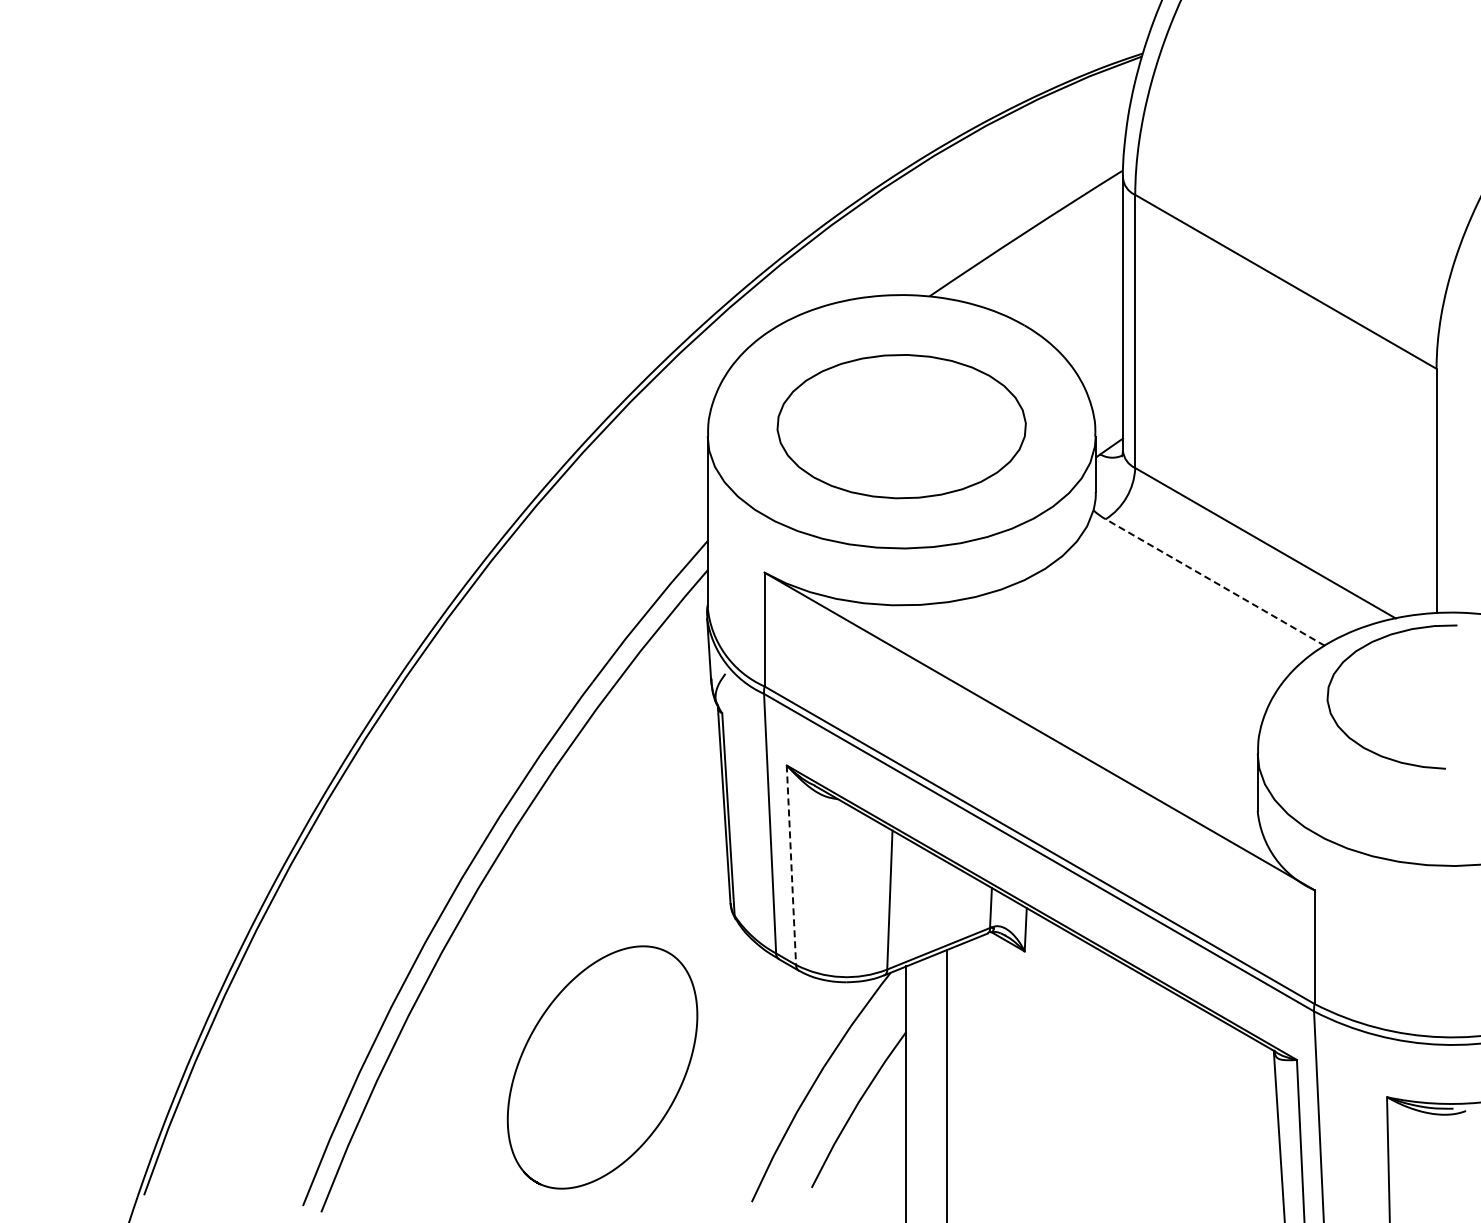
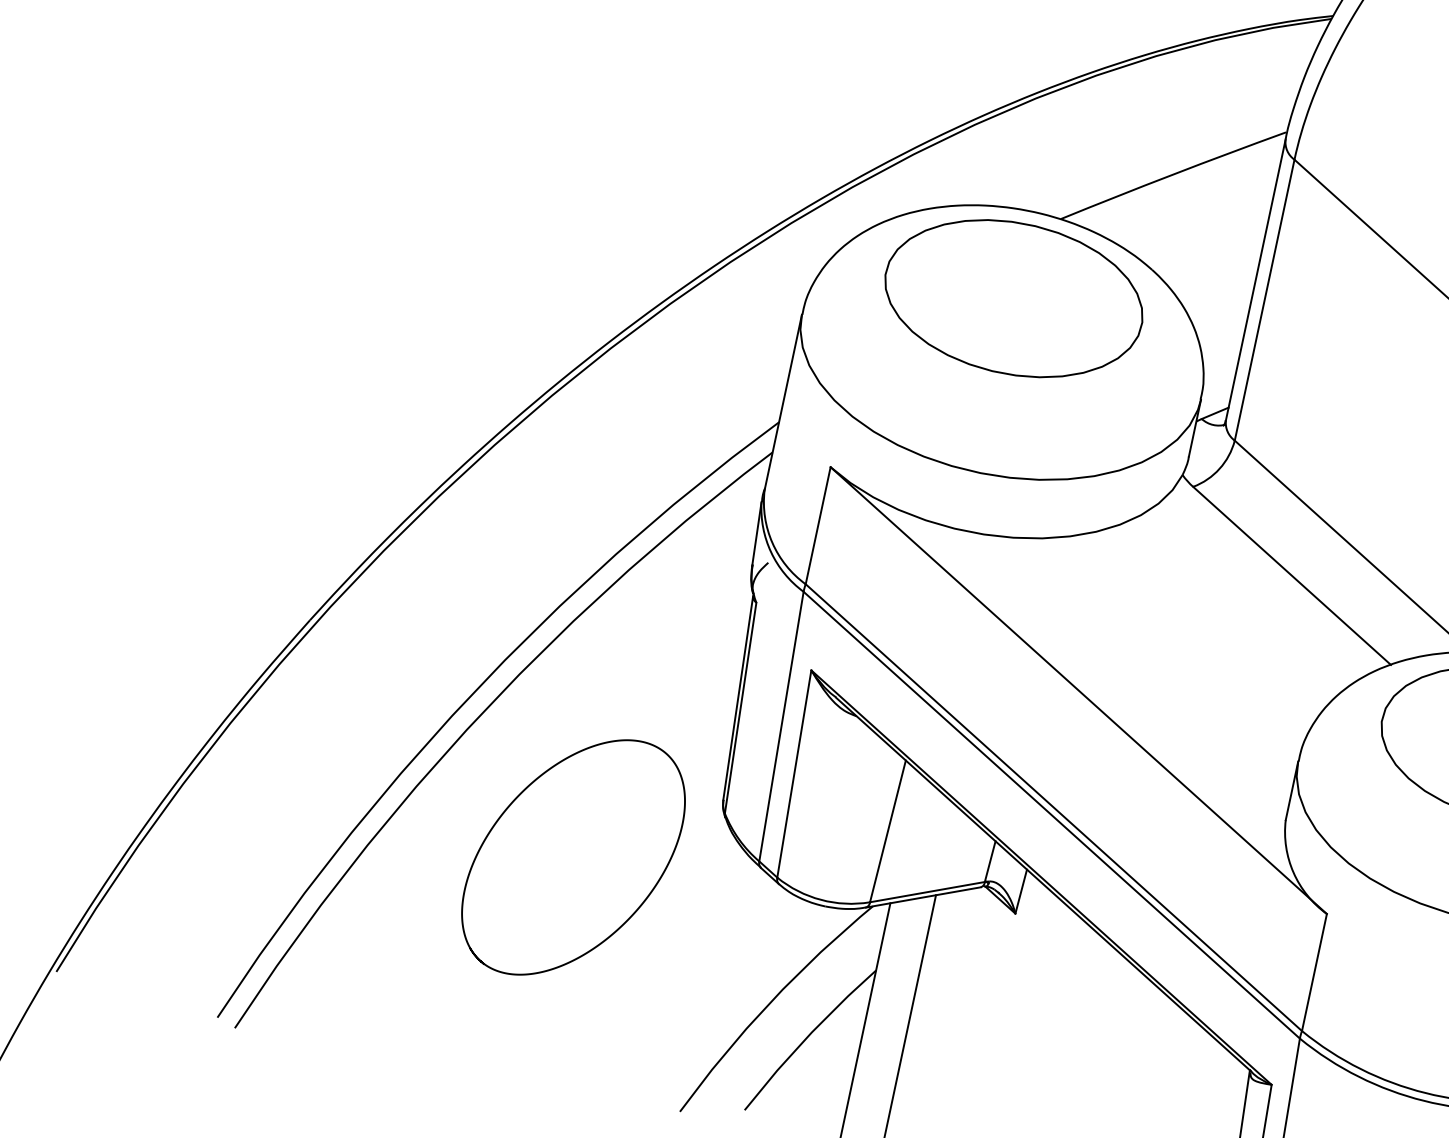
part: (901, 426) -> (1013, 298), moved
line: (1215, 582) -> (1292, 575), dashed -> solid
line: (791, 865) -> (794, 774), dashed -> solid
curve: (534, 1031) -> (511, 805), moved

